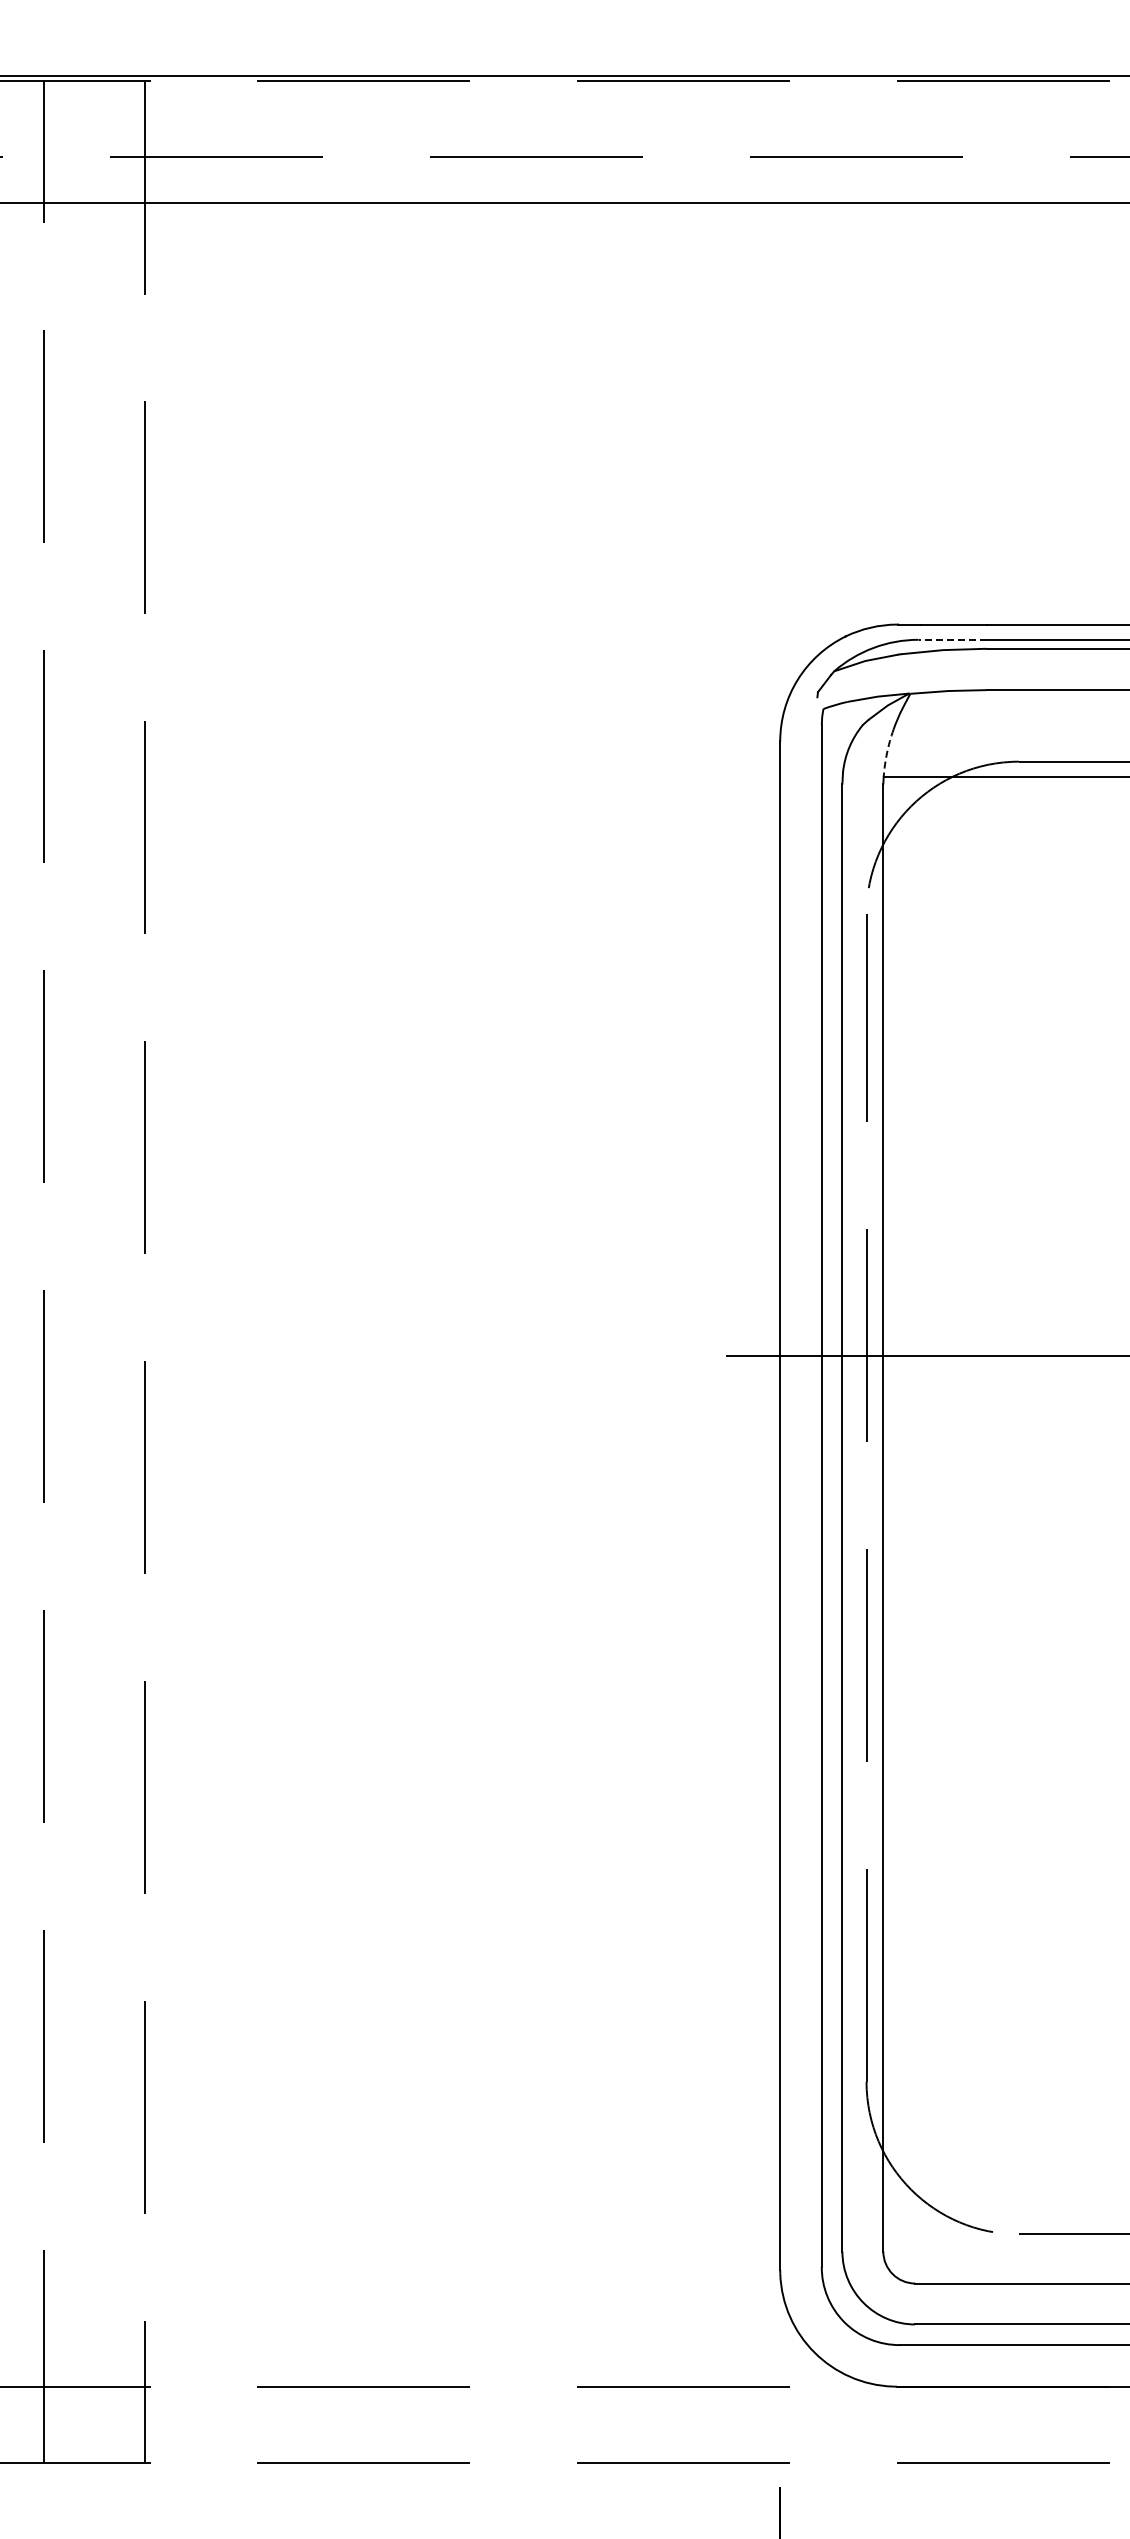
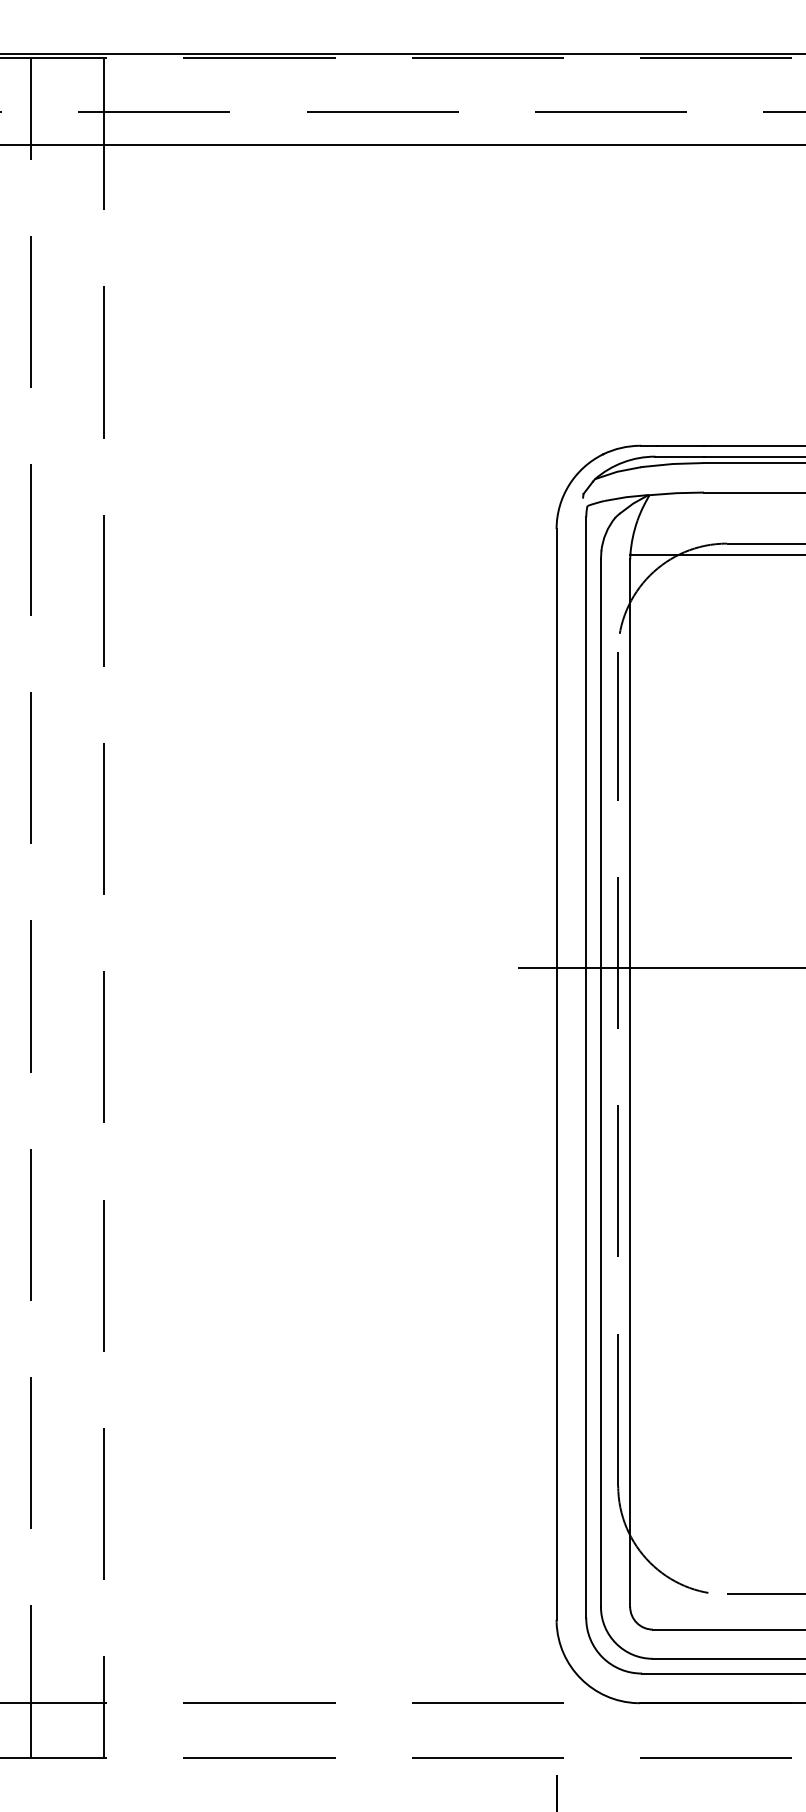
line: (952, 639) -> (679, 456), dashed -> solid
arc: (887, 752) -> (633, 537), dashed -> solid

